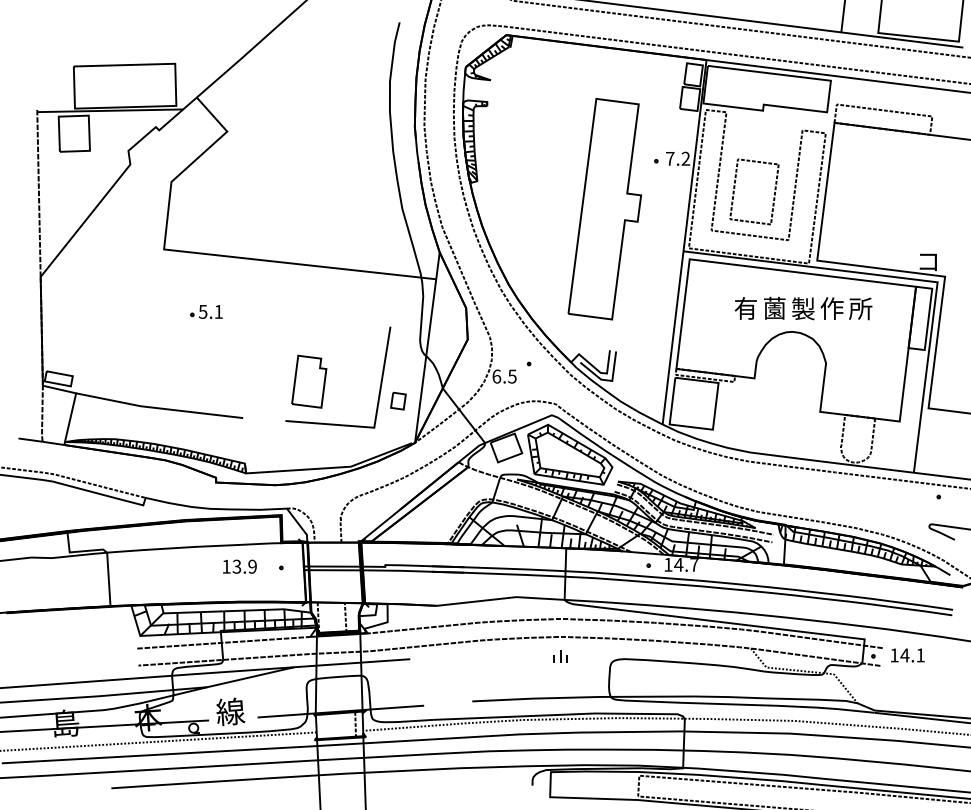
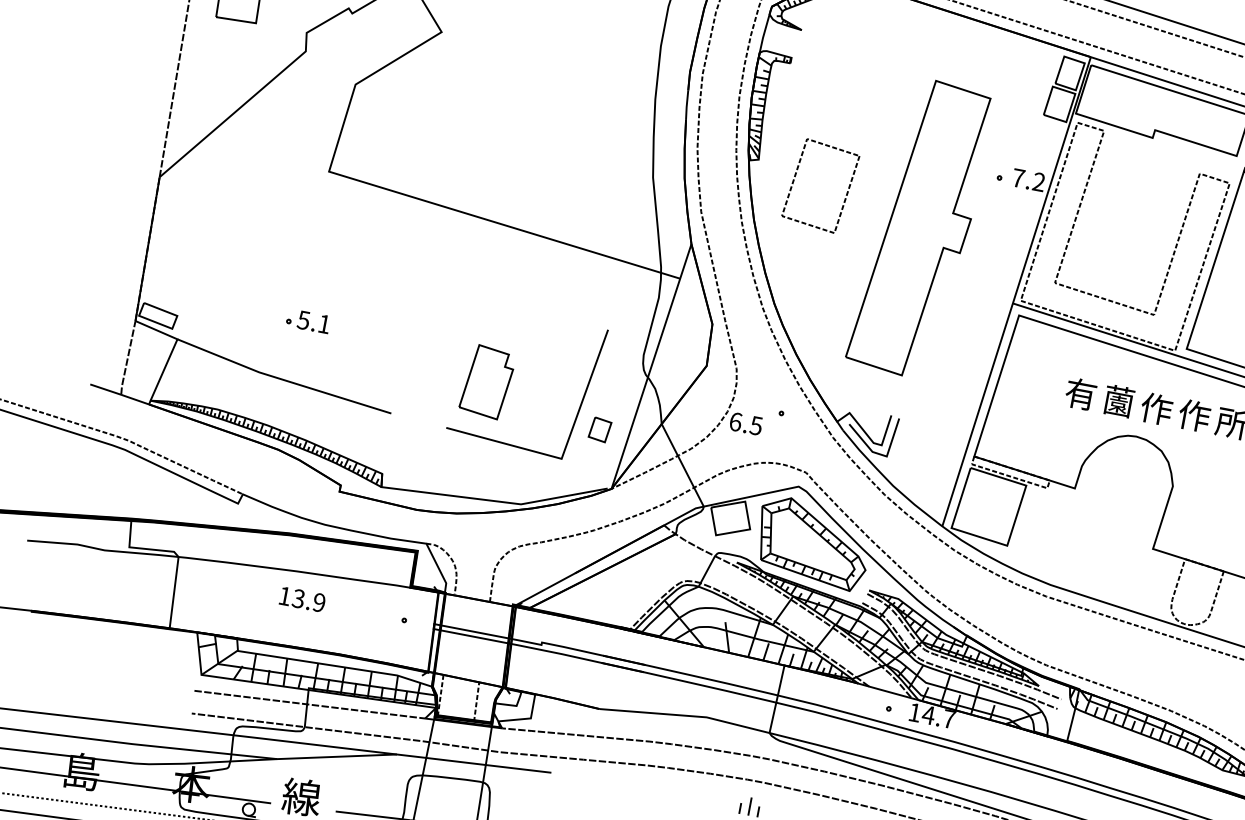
part: (735, 188) -> (796, 176), moved
text: (803, 308) -> (1156, 408), 製 -> 作
part: (206, 311) -> (308, 320), moved
text: (239, 566) -> (302, 599), moved

